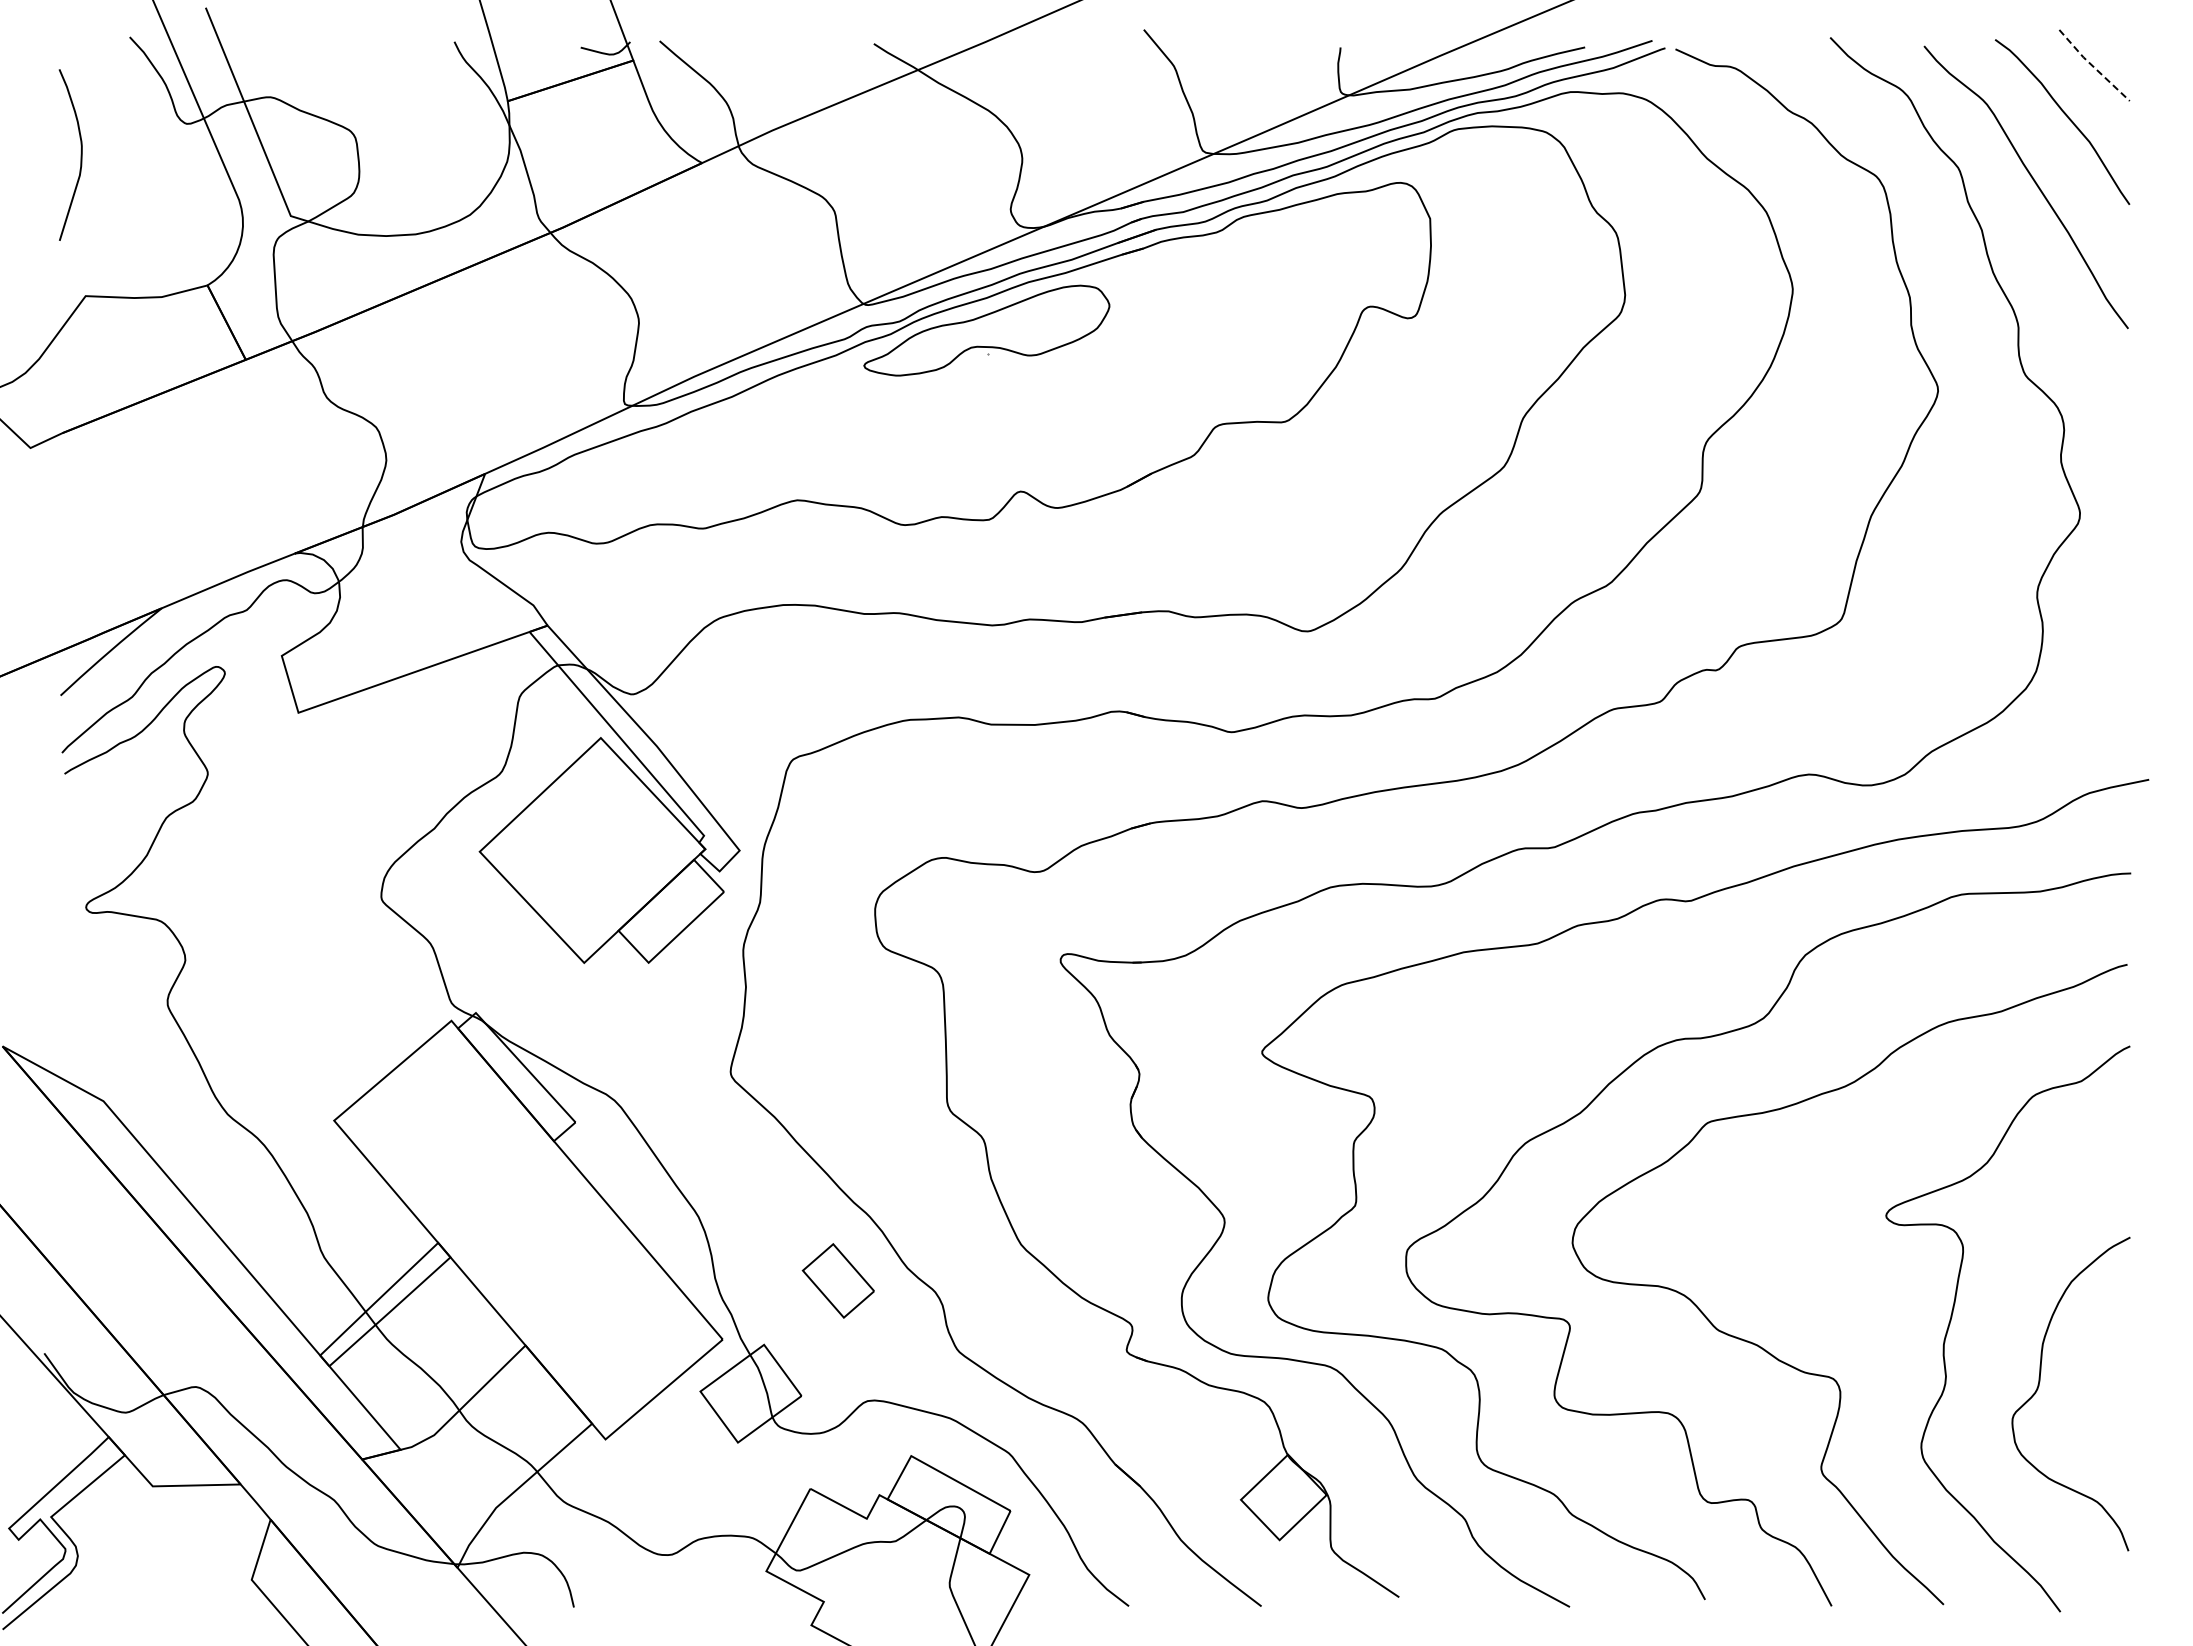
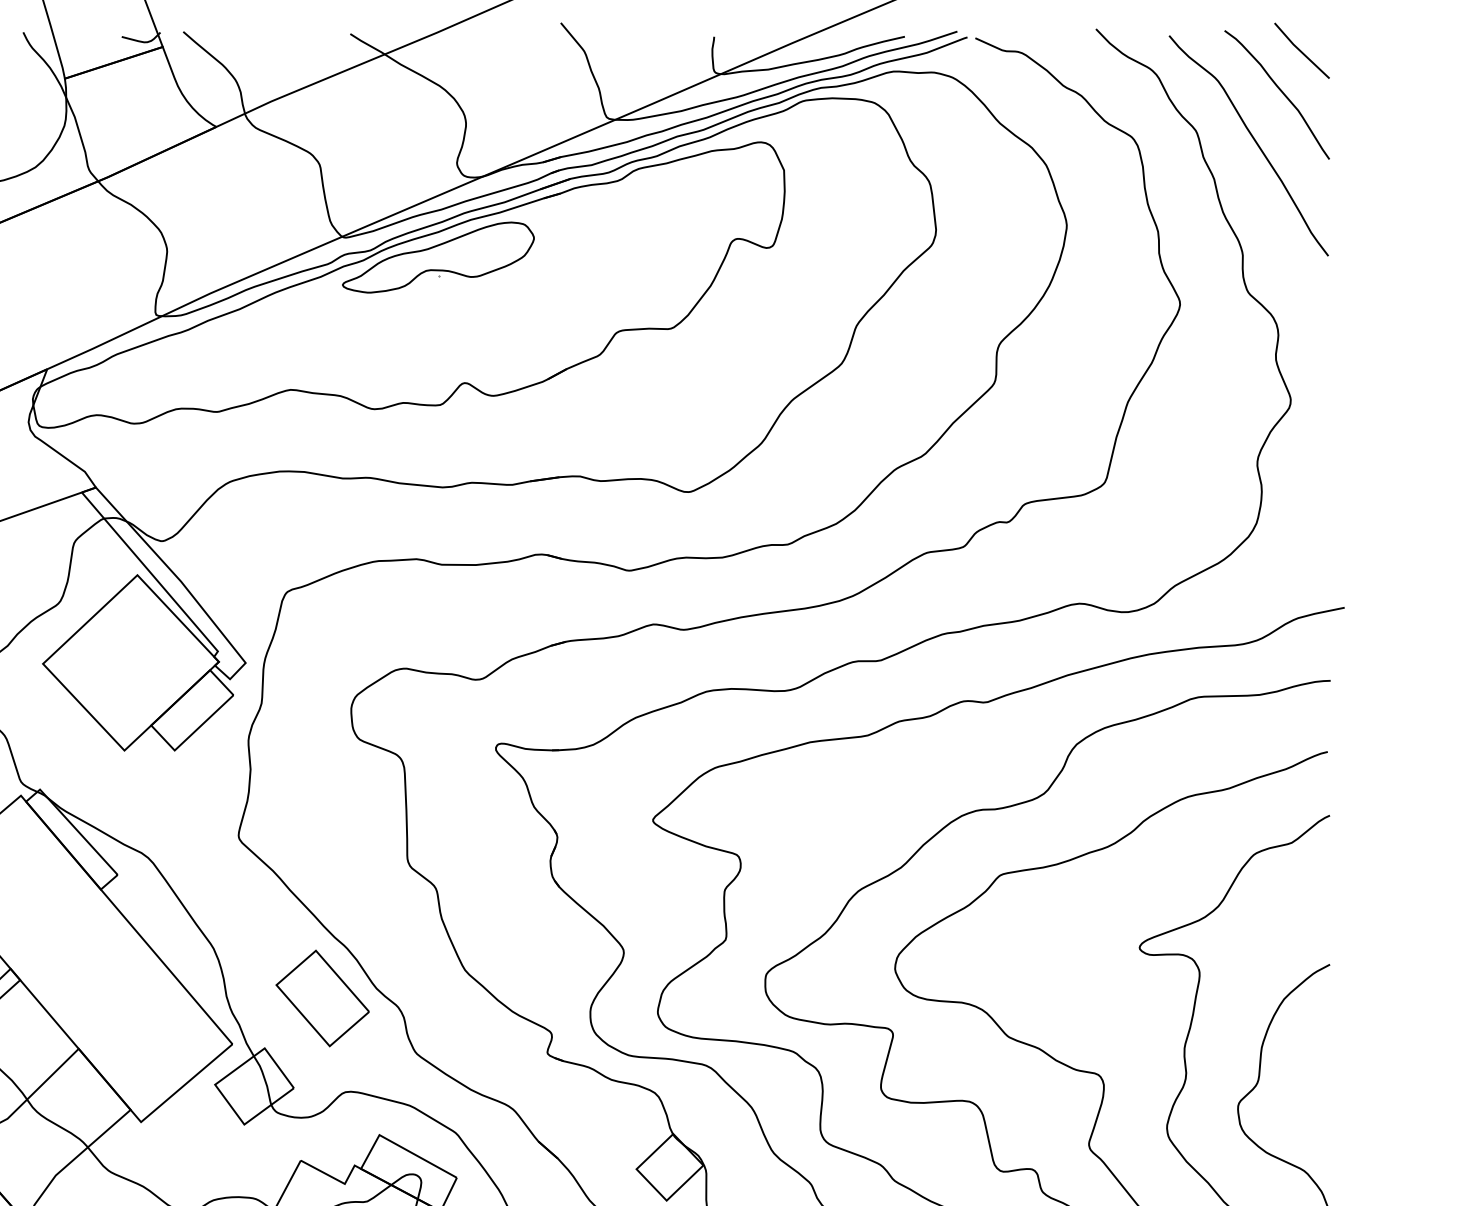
line: (2092, 66) -> (1300, 51), dashed -> solid
part: (838, 1280) -> (322, 998), size x1.67

